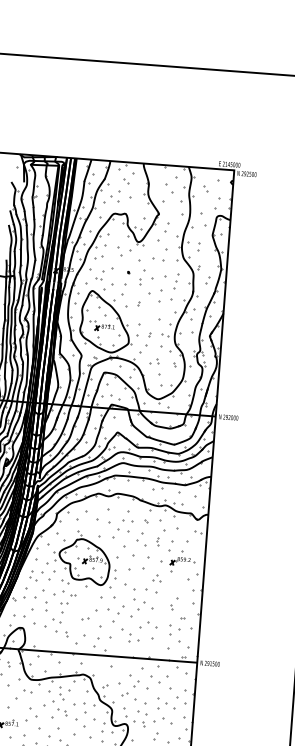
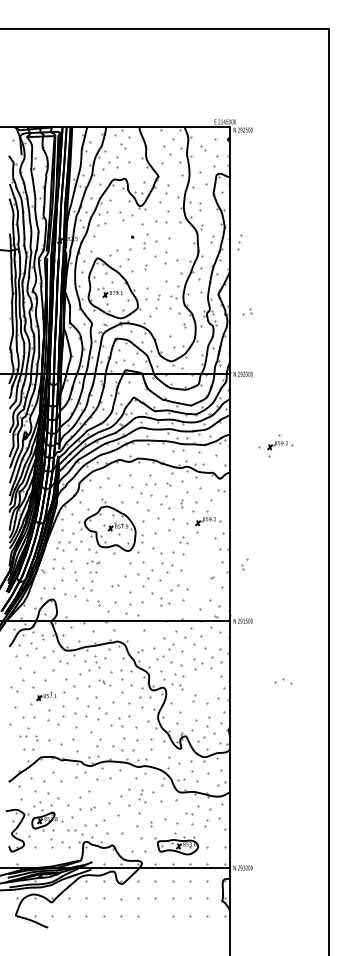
part: (103, 272) -> (107, 239), removed
part: (175, 281) -> (239, 242), moved
part: (154, 361) -> (247, 311), moved
part: (255, 490) -> (275, 445), added
part: (64, 592) -> (92, 561), size x0.6
part: (173, 604) -> (244, 564), moved
part: (173, 630) -> (204, 590), removed
part: (67, 714) -> (104, 682), size x0.6
part: (163, 720) -> (283, 681), moved

